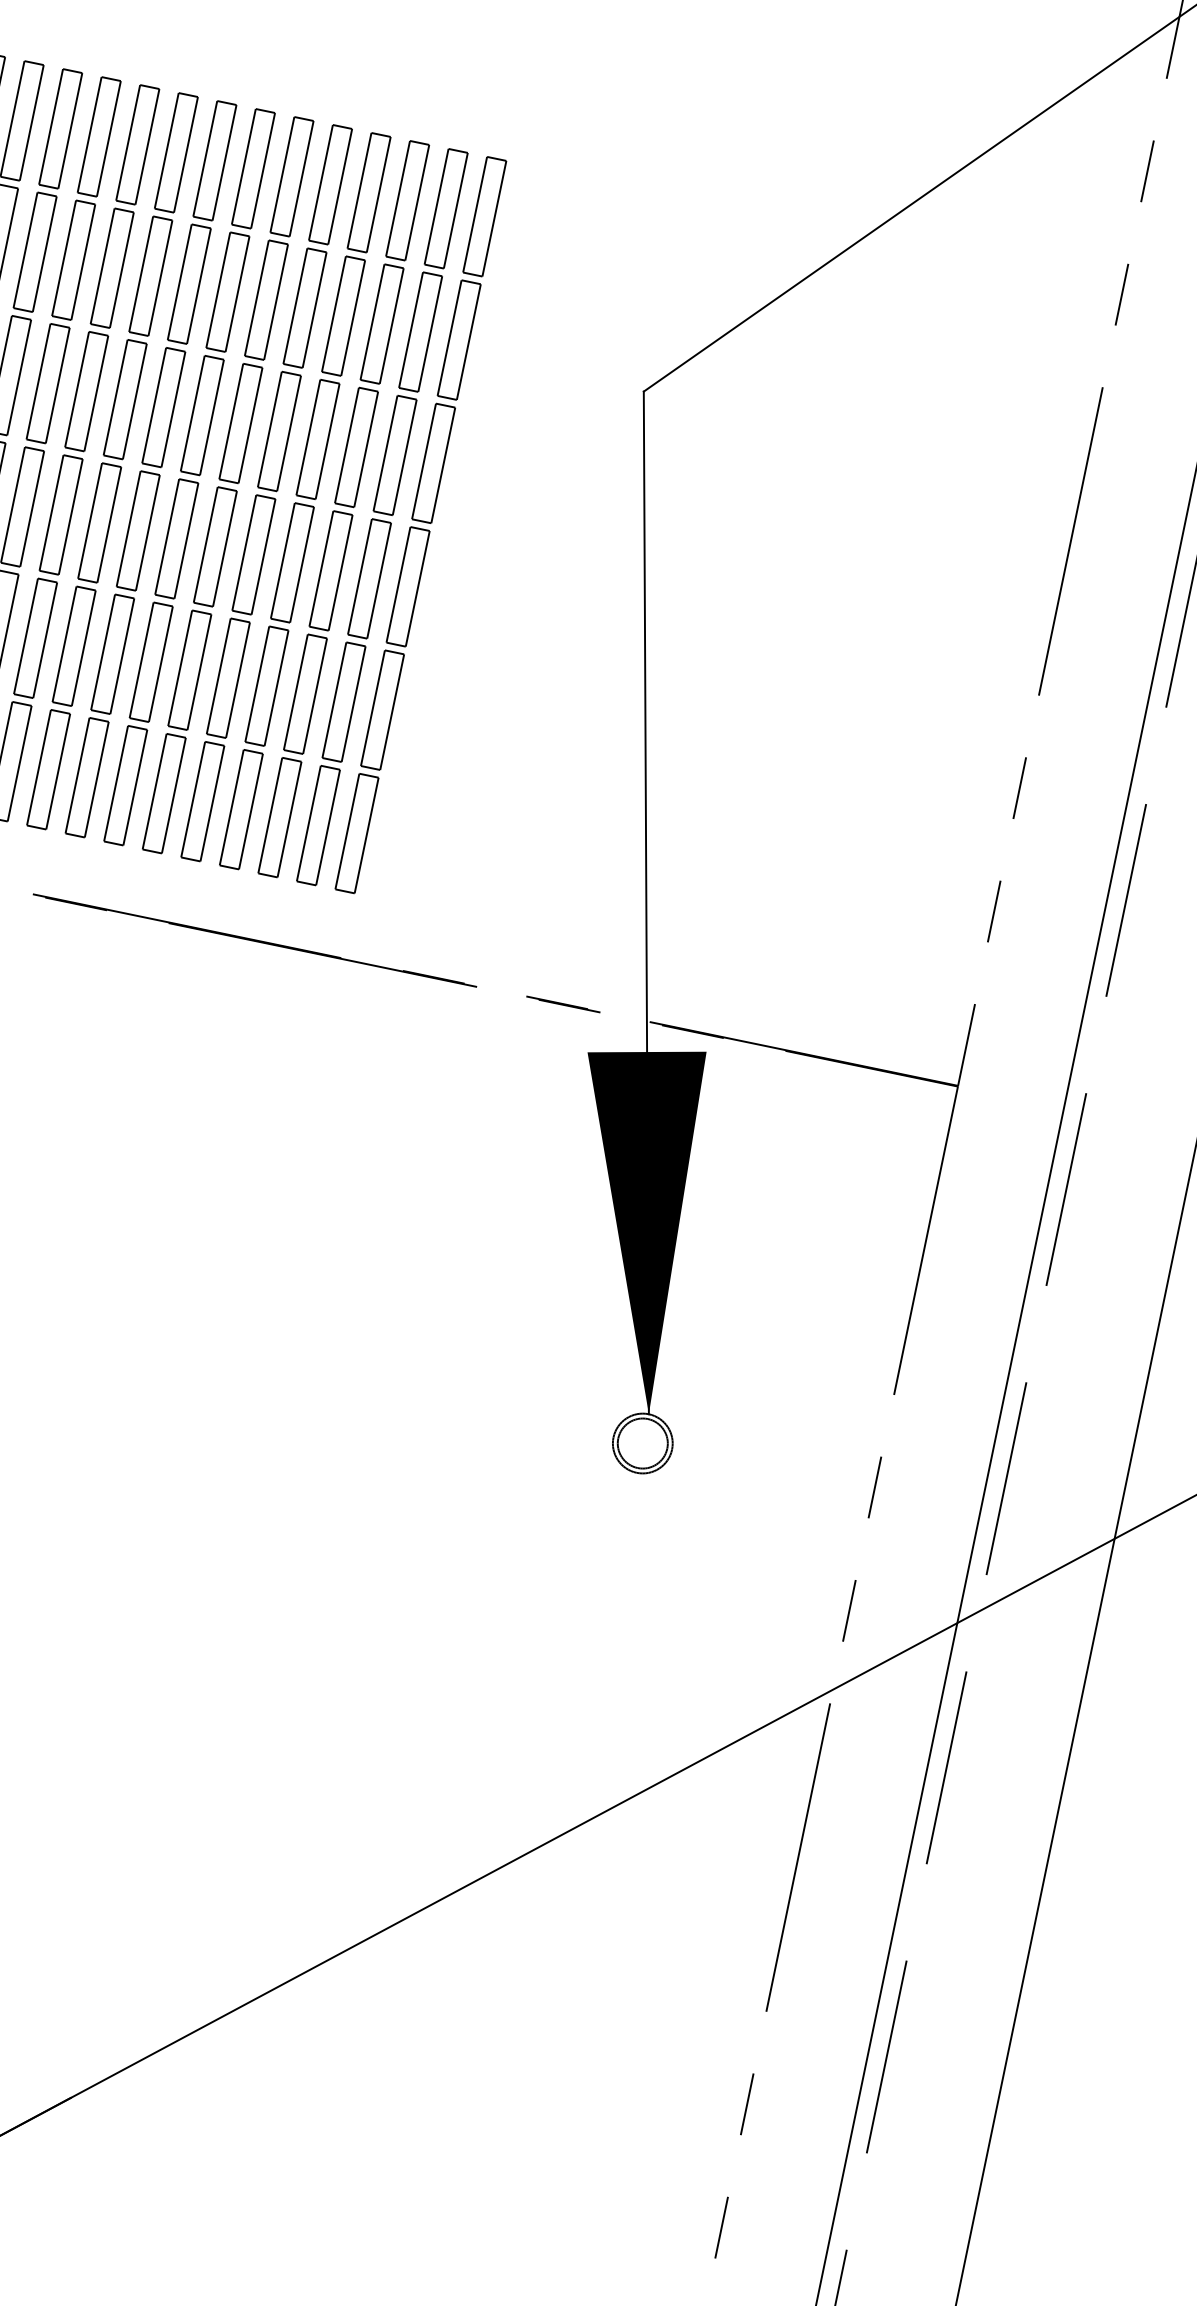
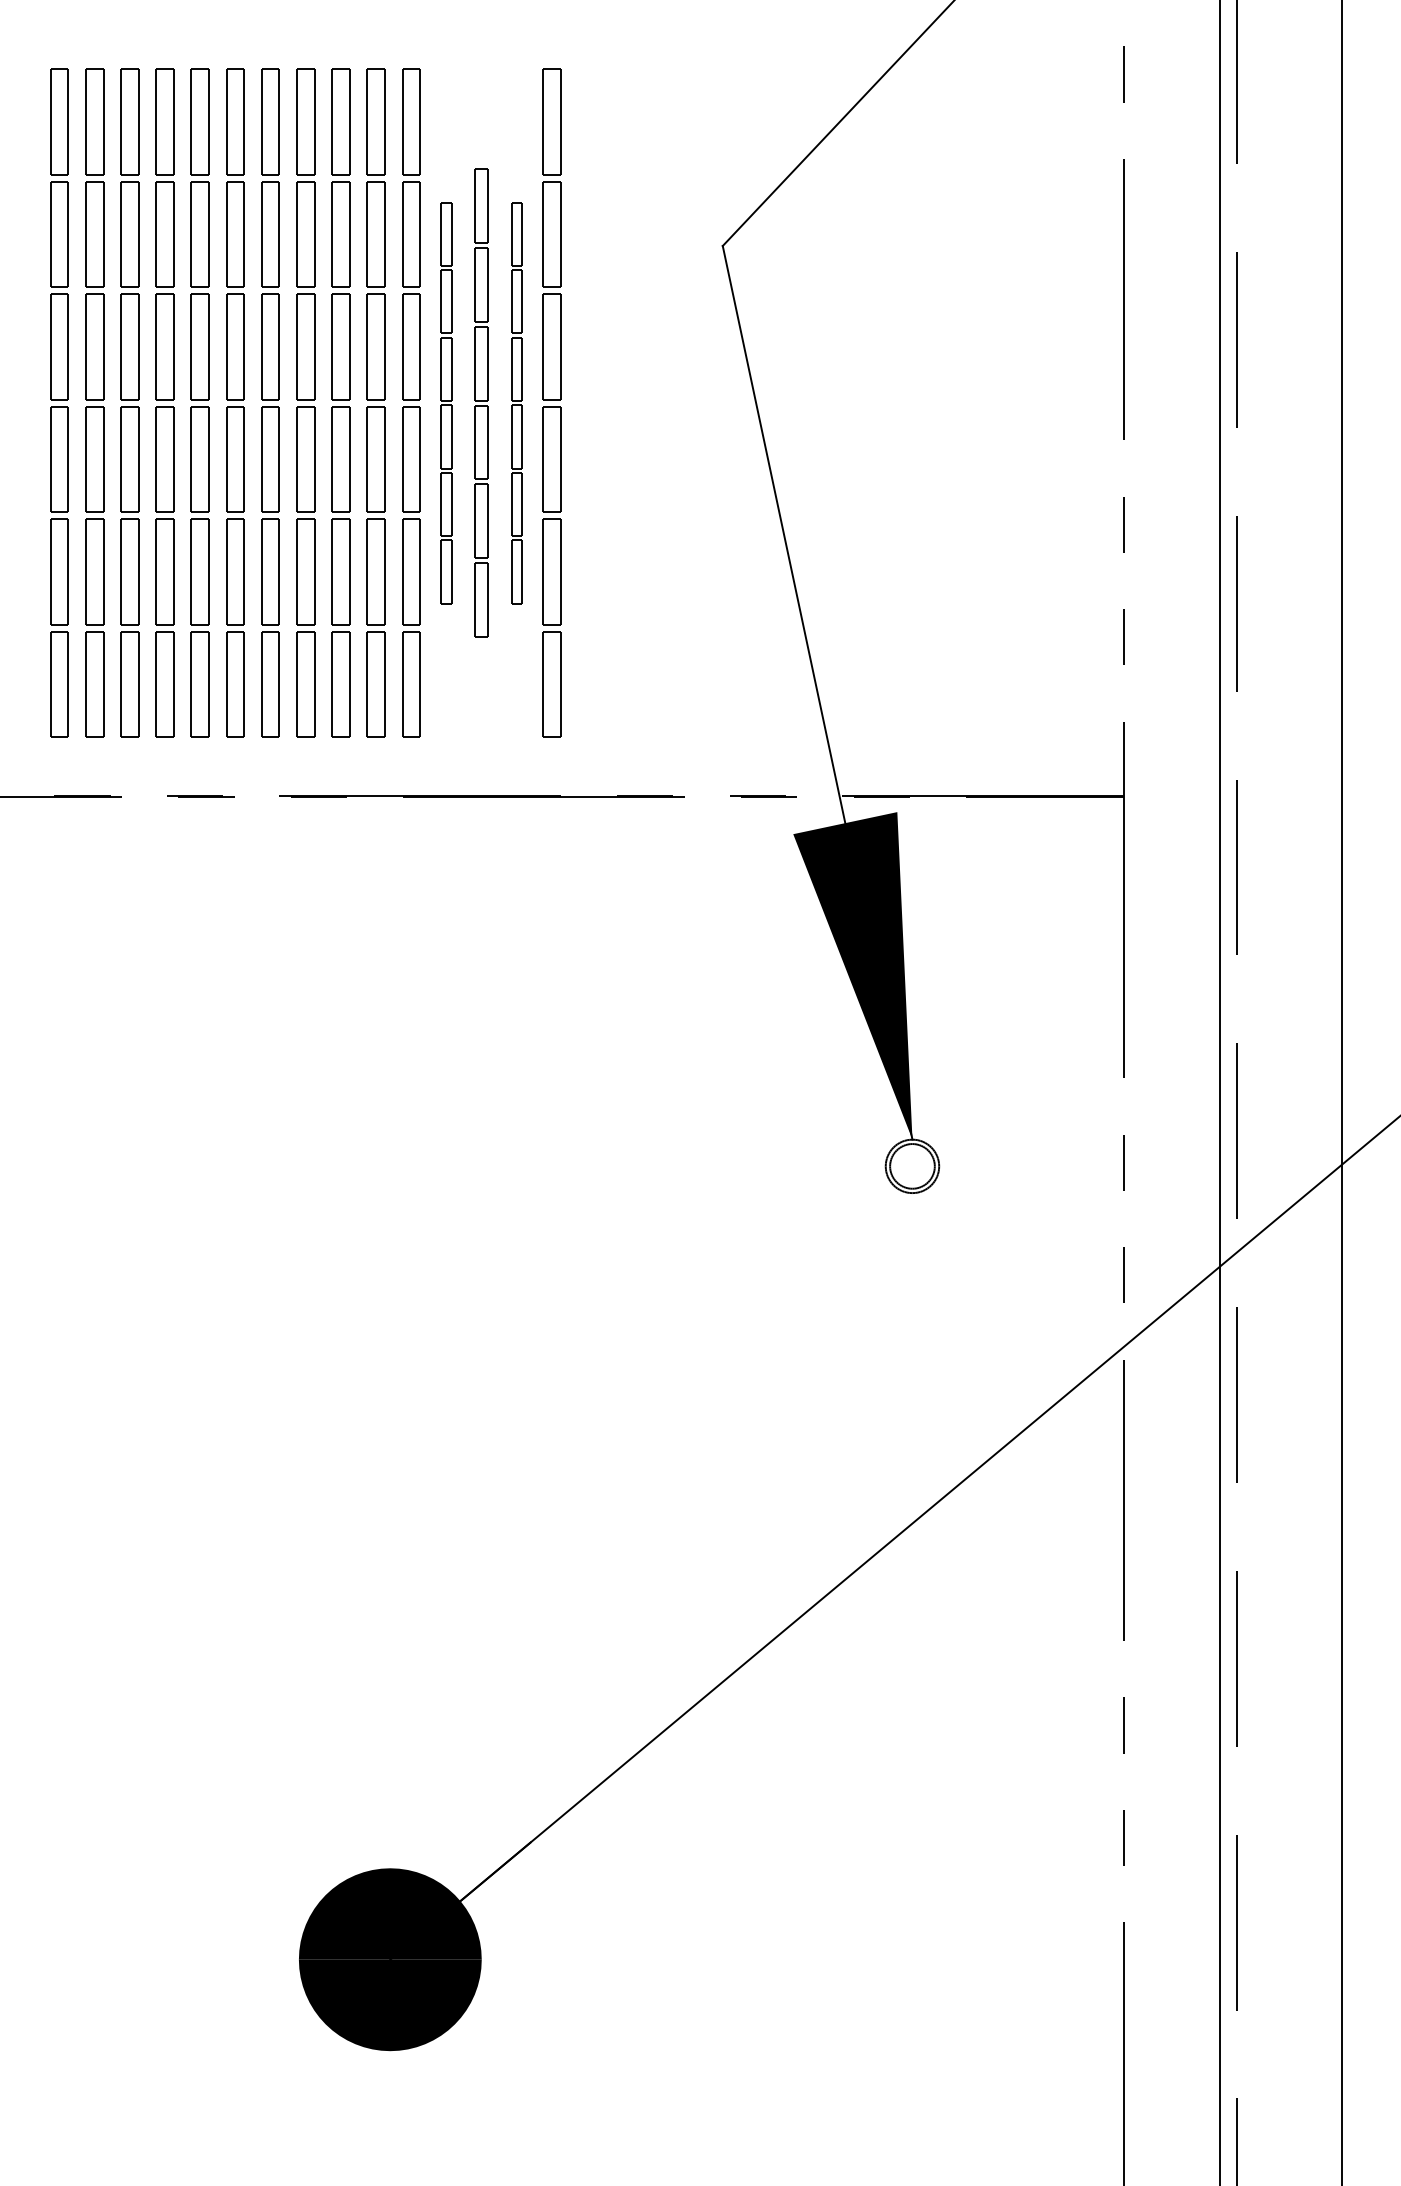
part: (305, 500) -> (446, 402), size x0.6
part: (343, 508) -> (481, 402), size x0.7
part: (382, 516) -> (516, 402), size x0.6

